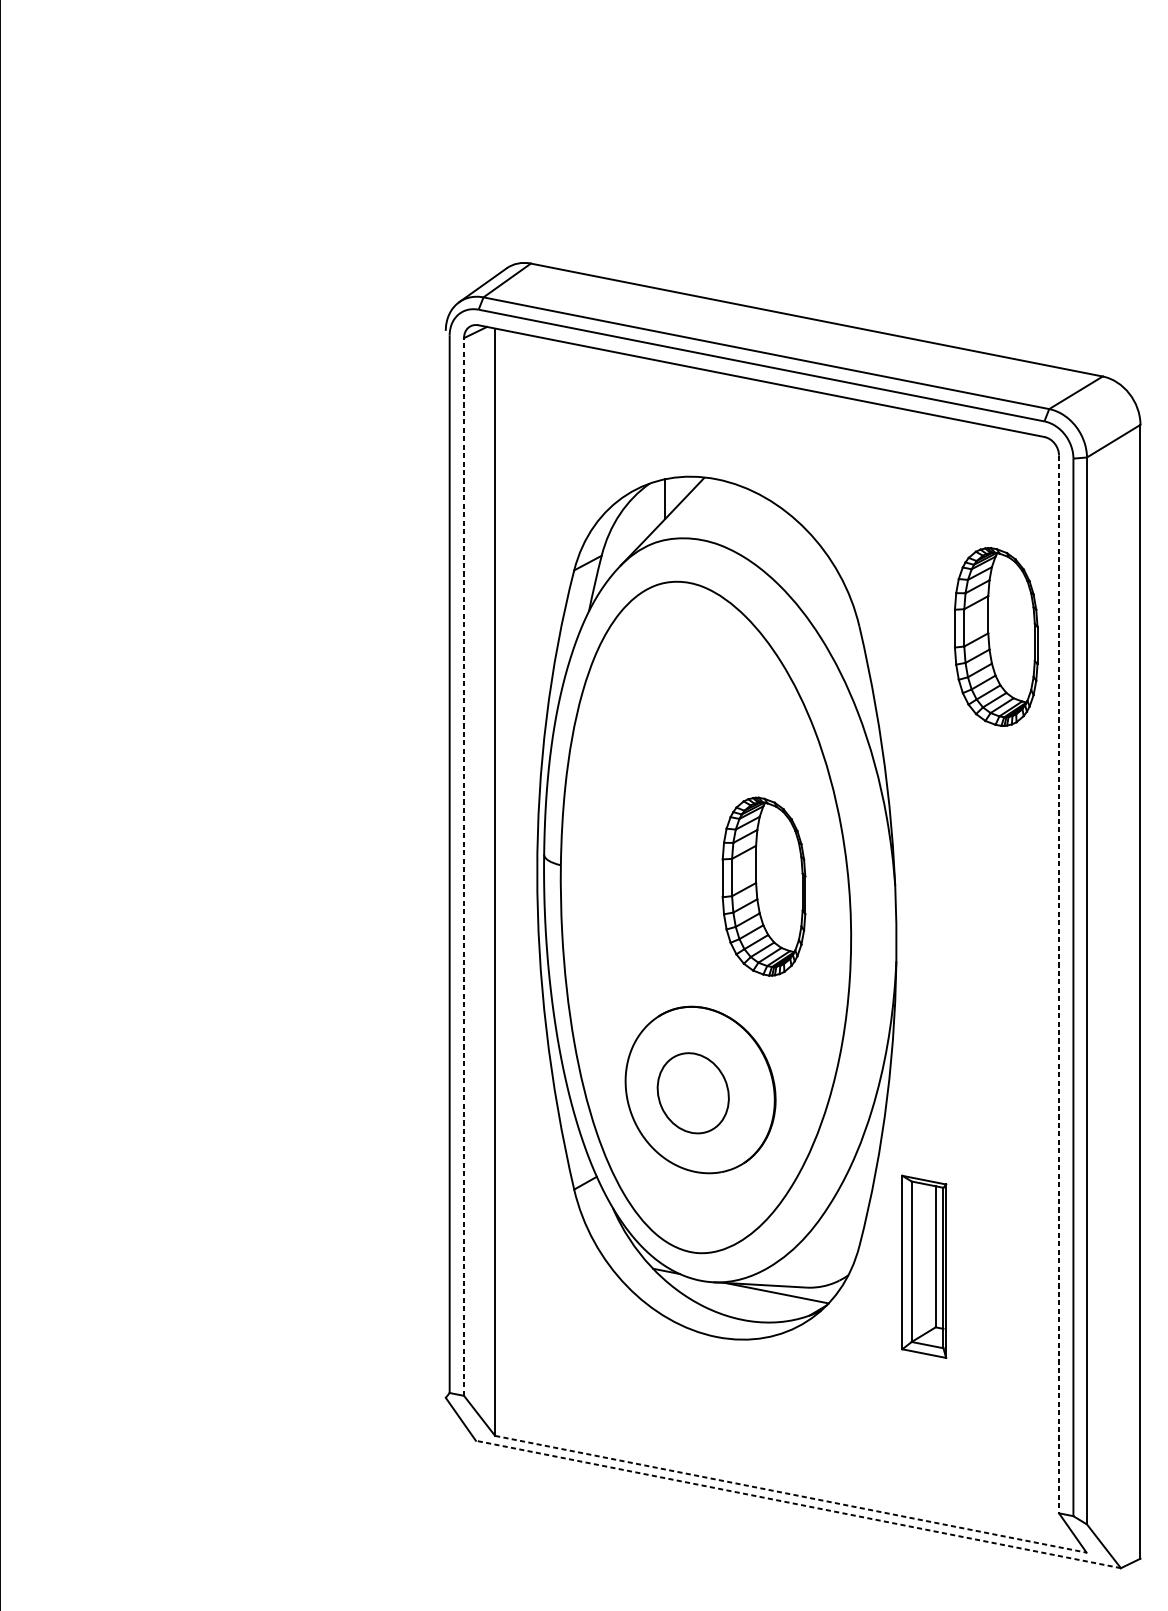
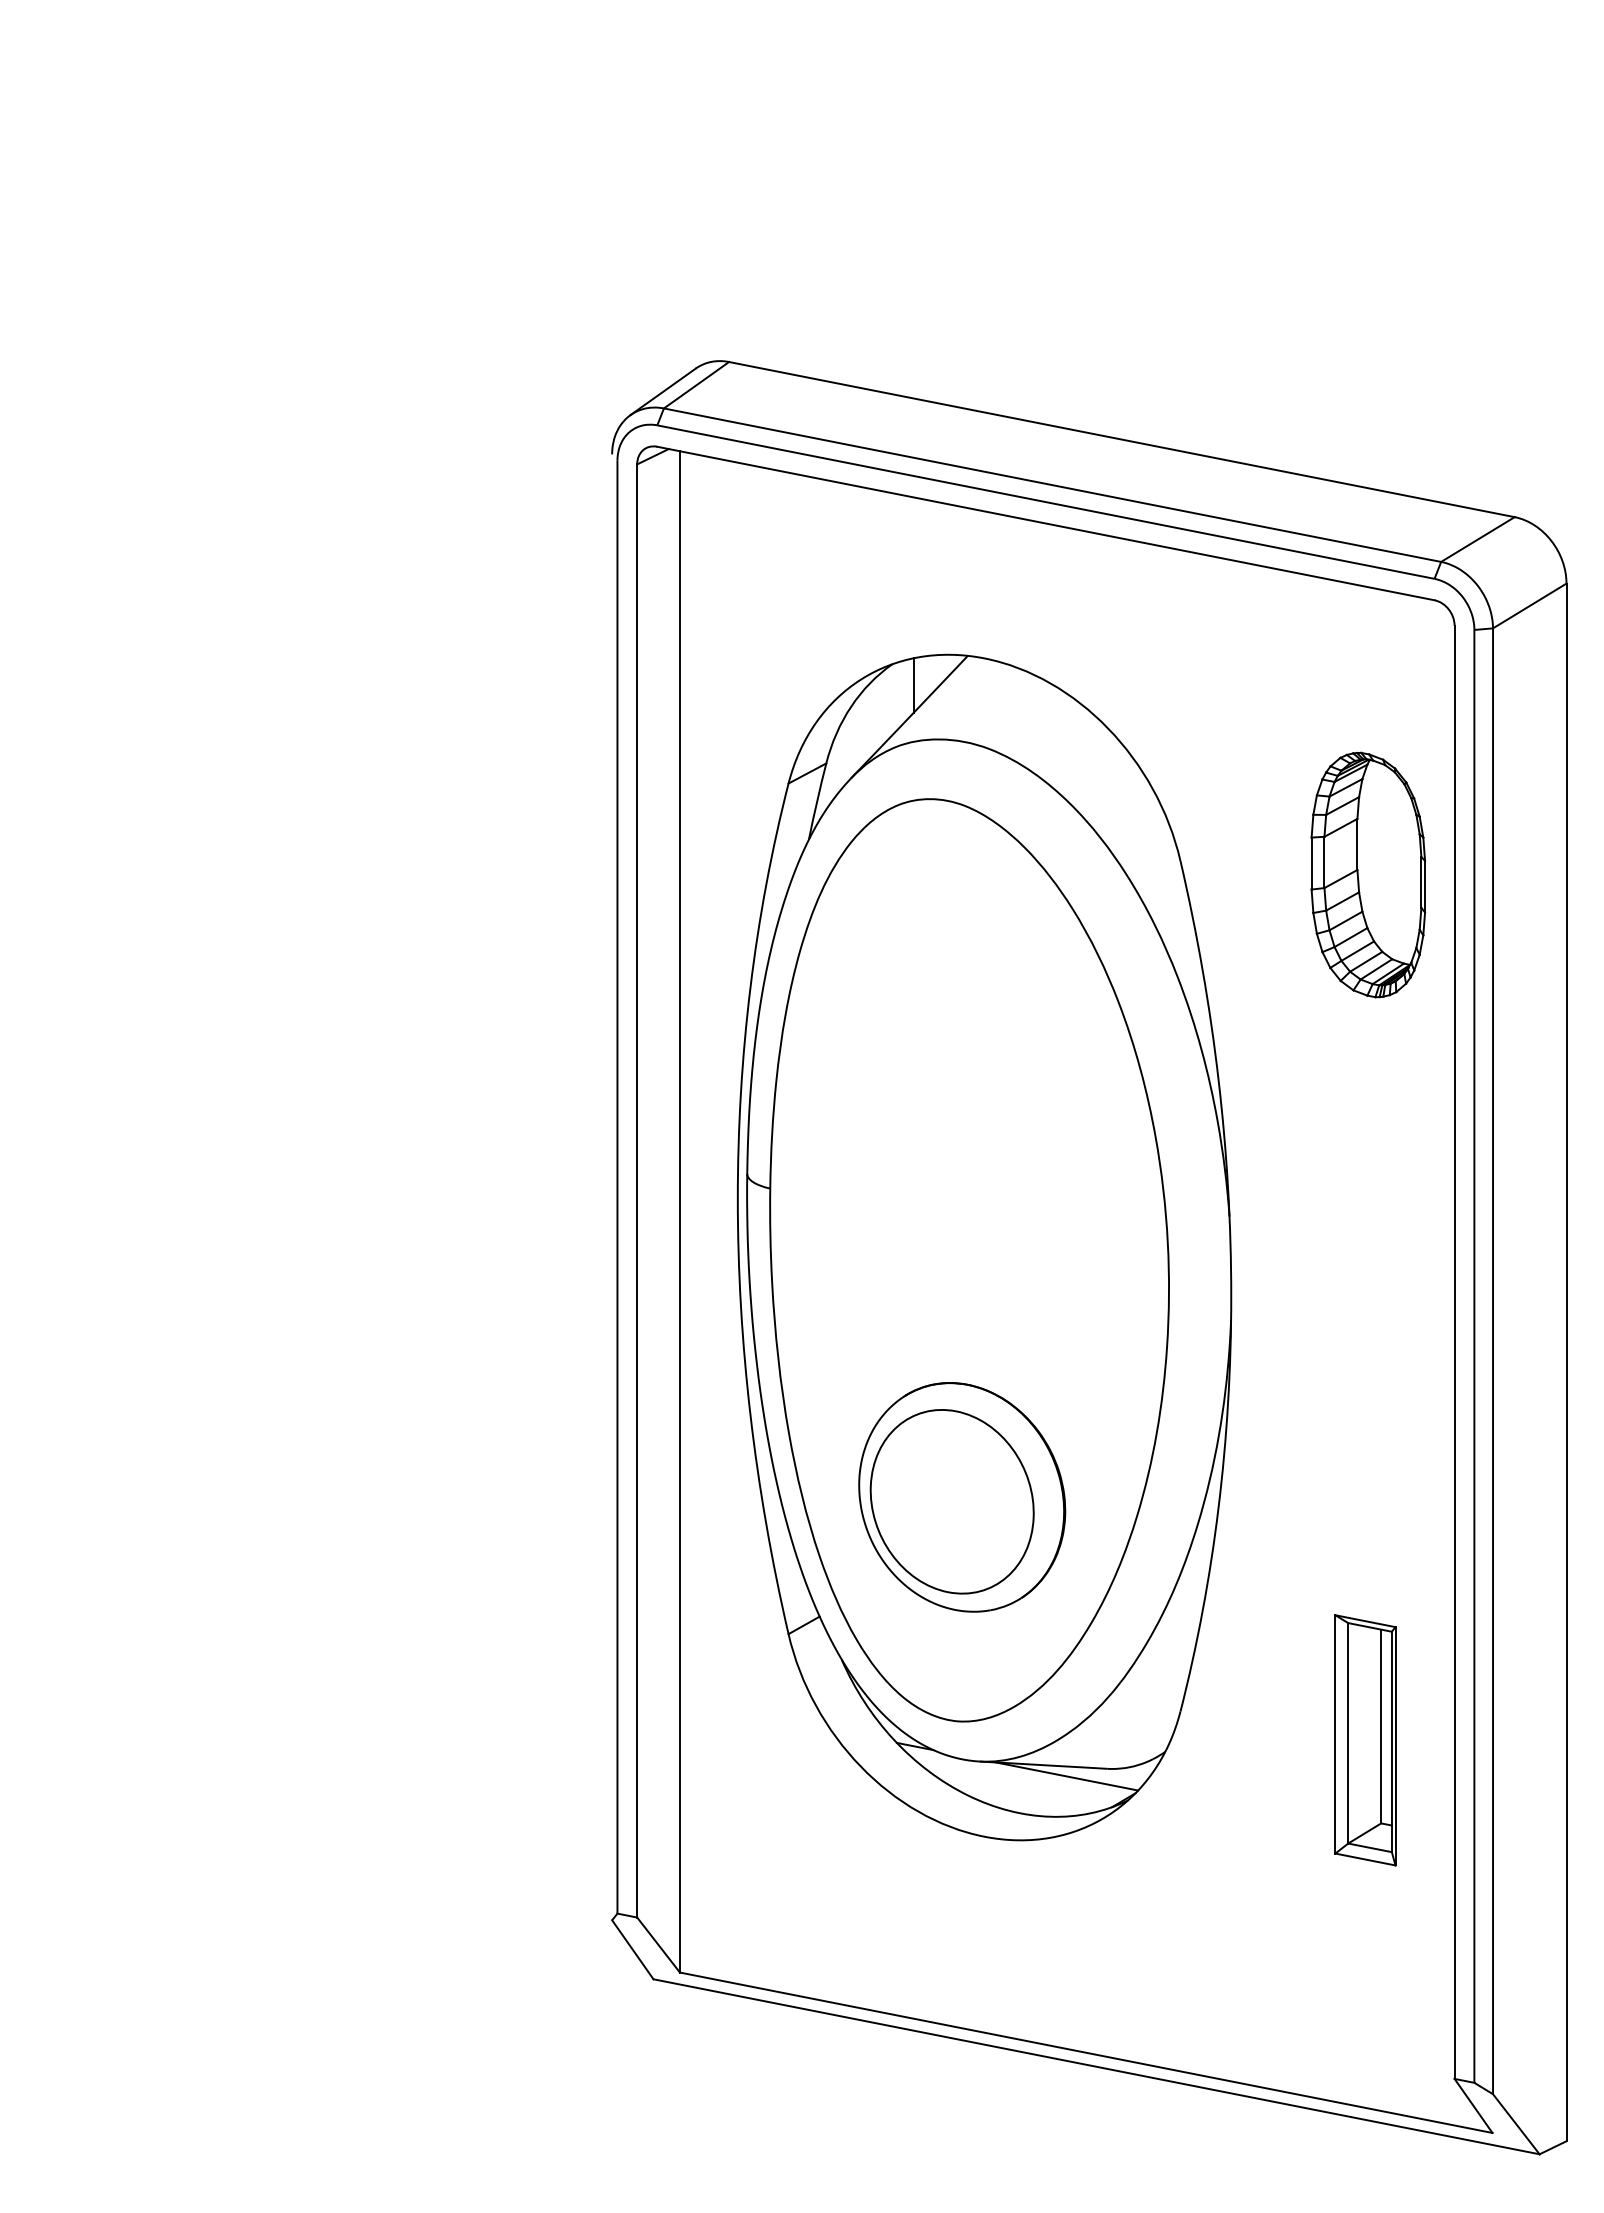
line: (464, 866) -> (637, 1190), dashed -> solid
part: (764, 886) -> (1049, 1217), removed
line: (1058, 984) -> (1454, 1352), dashed -> solid
part: (692, 1093) -> (951, 1501), size x1.67
part: (924, 1266) -> (1365, 1740), moved
line: (791, 1494) -> (1086, 2052), dashed -> solid
line: (798, 1504) -> (1096, 2066), dashed -> solid

